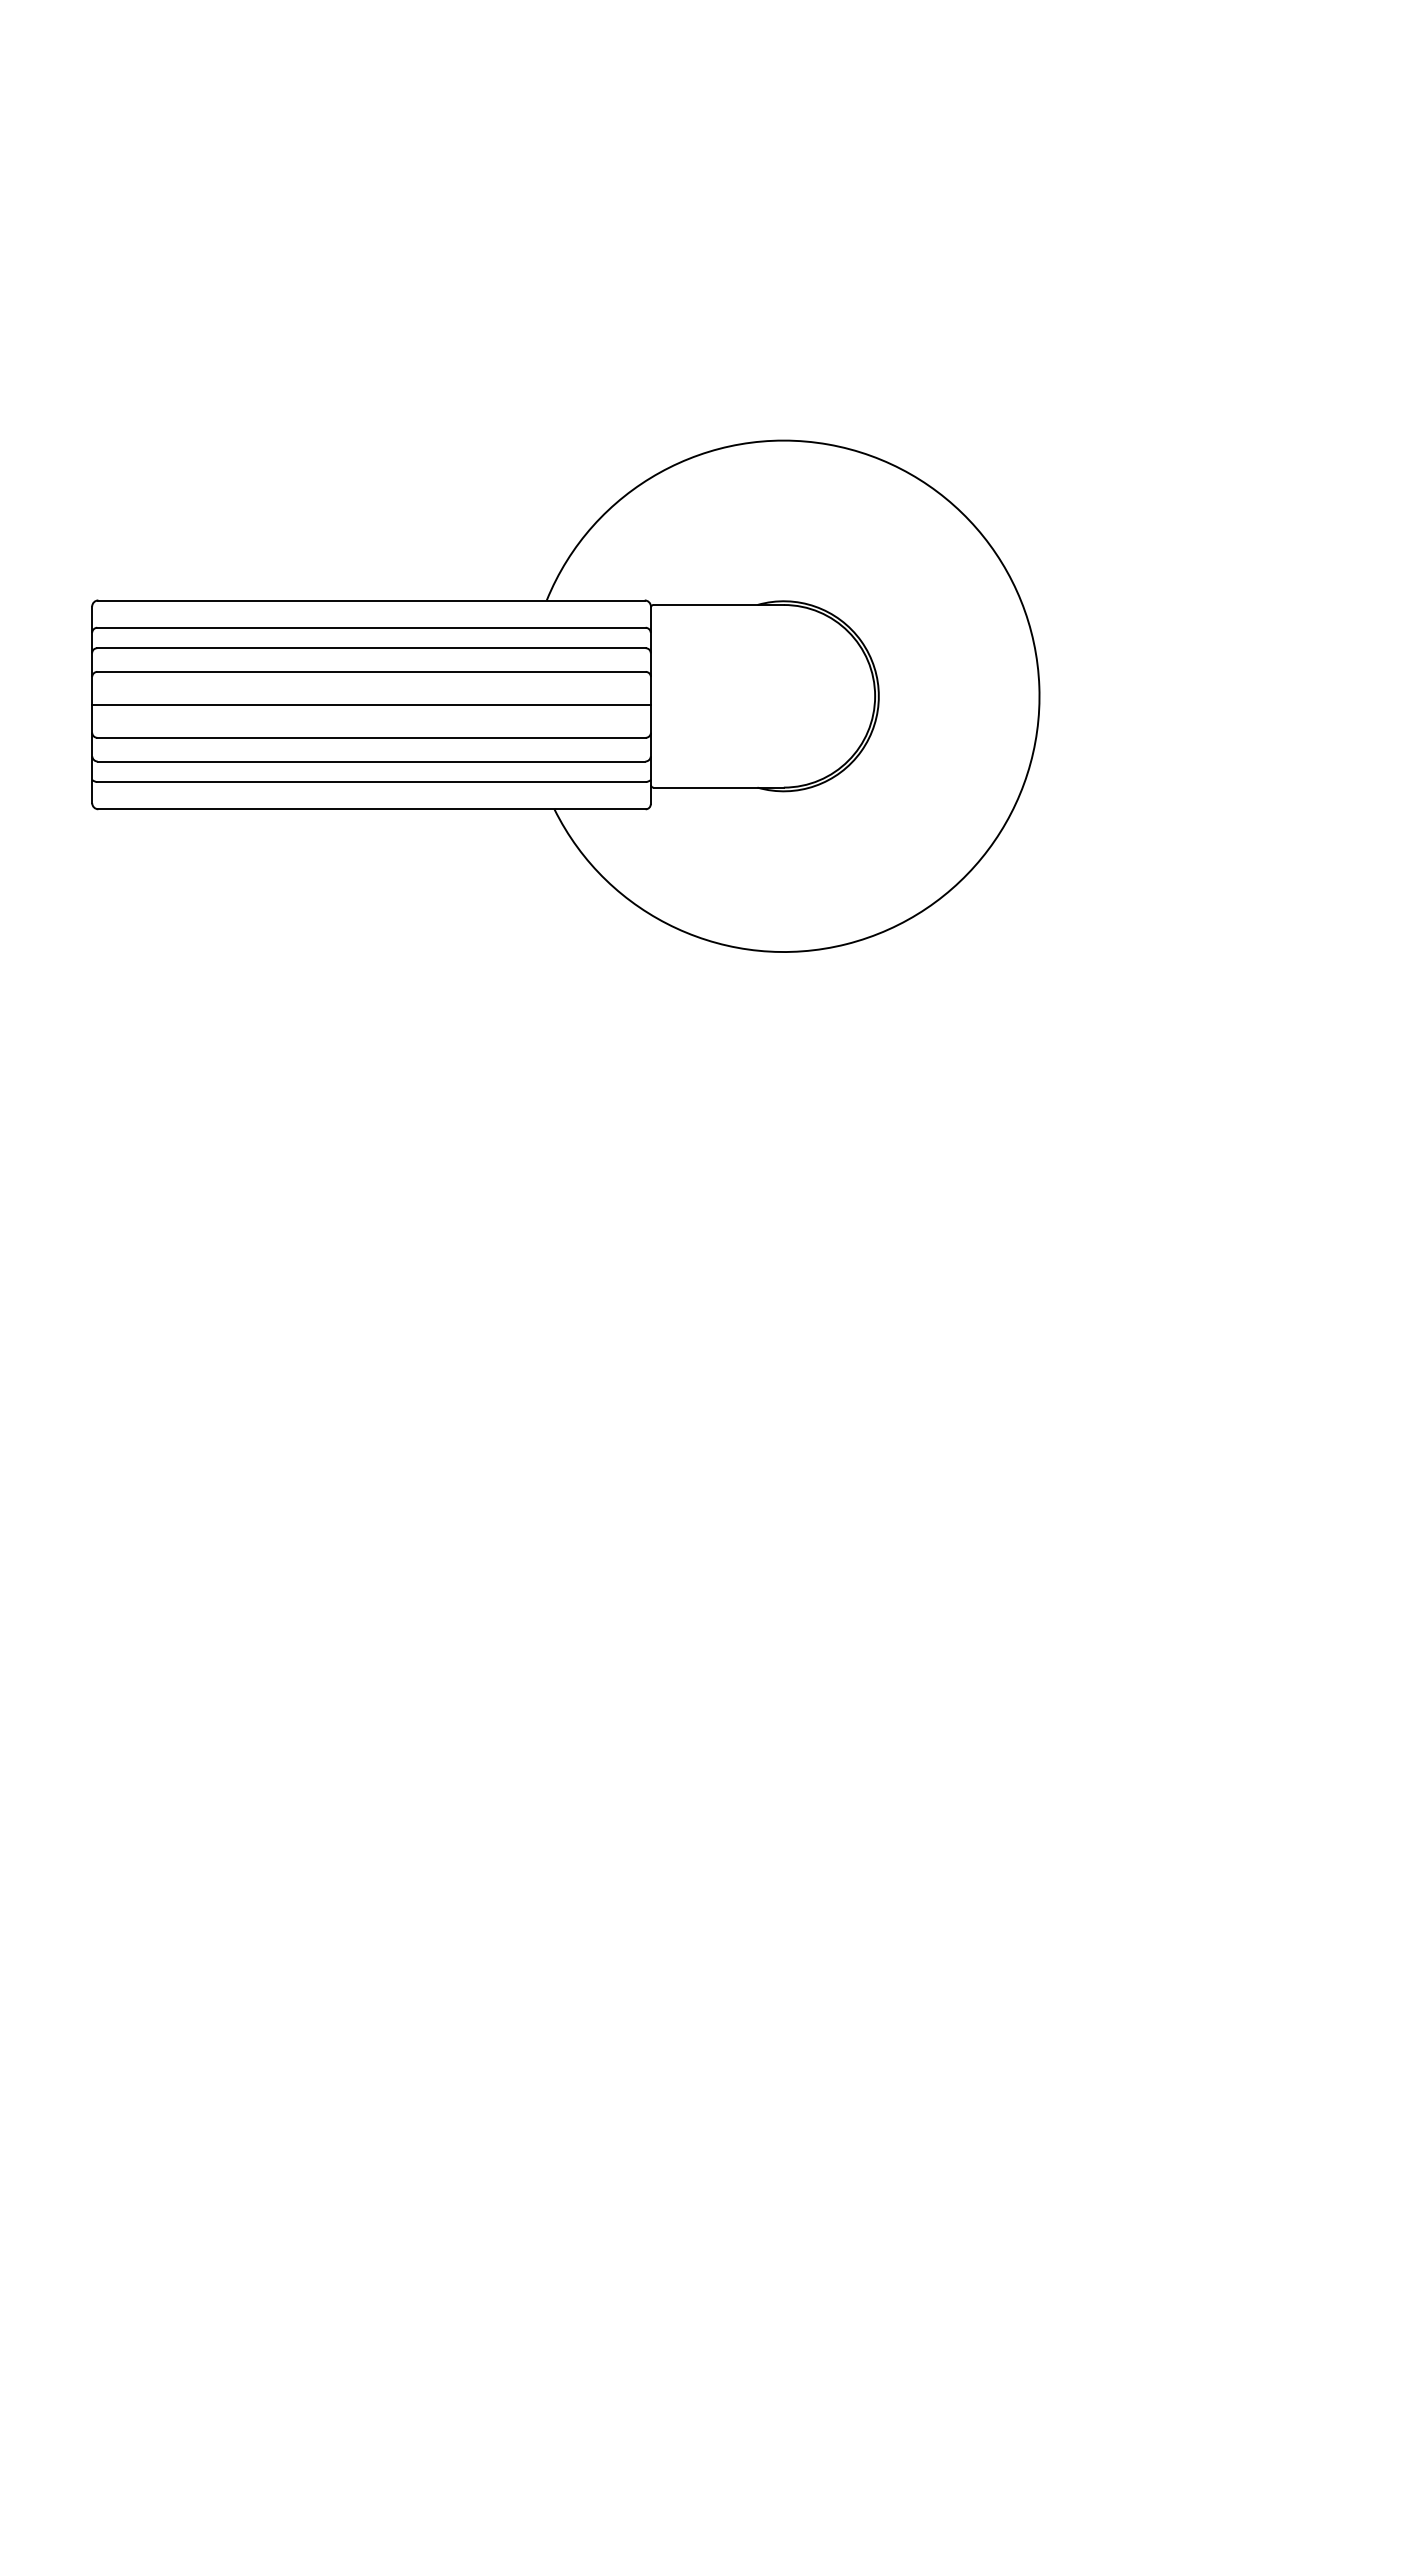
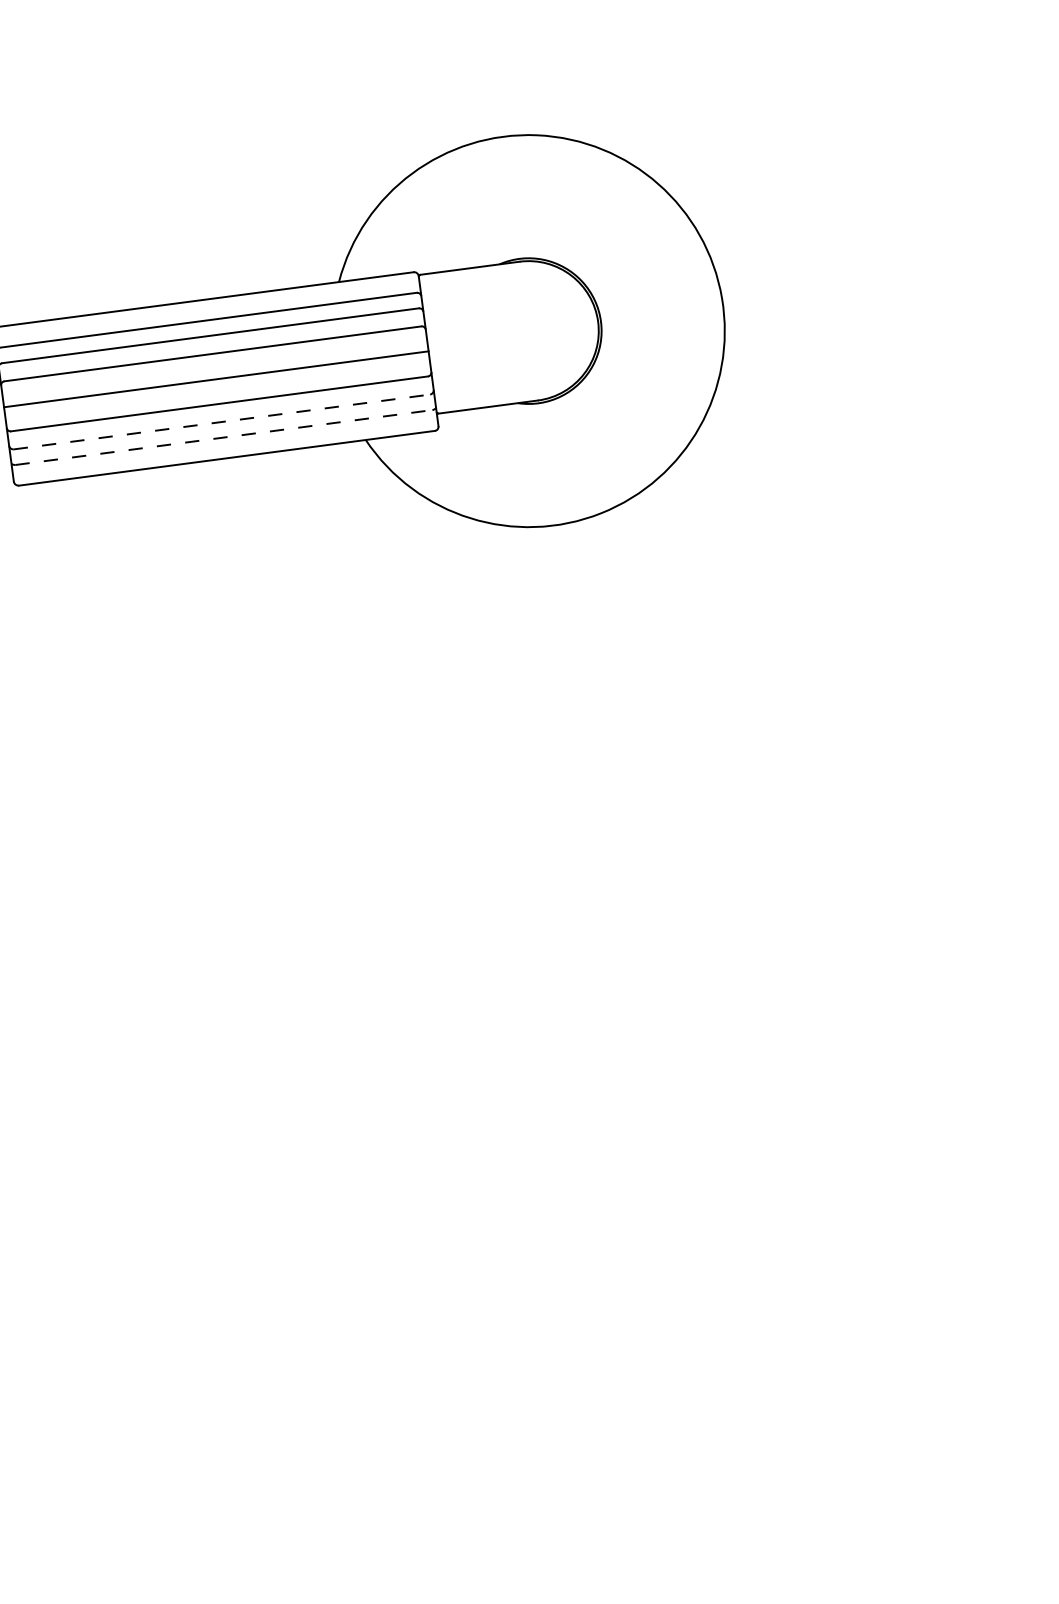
line: (371, 761) -> (221, 421), solid -> dashed
line: (371, 782) -> (224, 437), solid -> dashed

